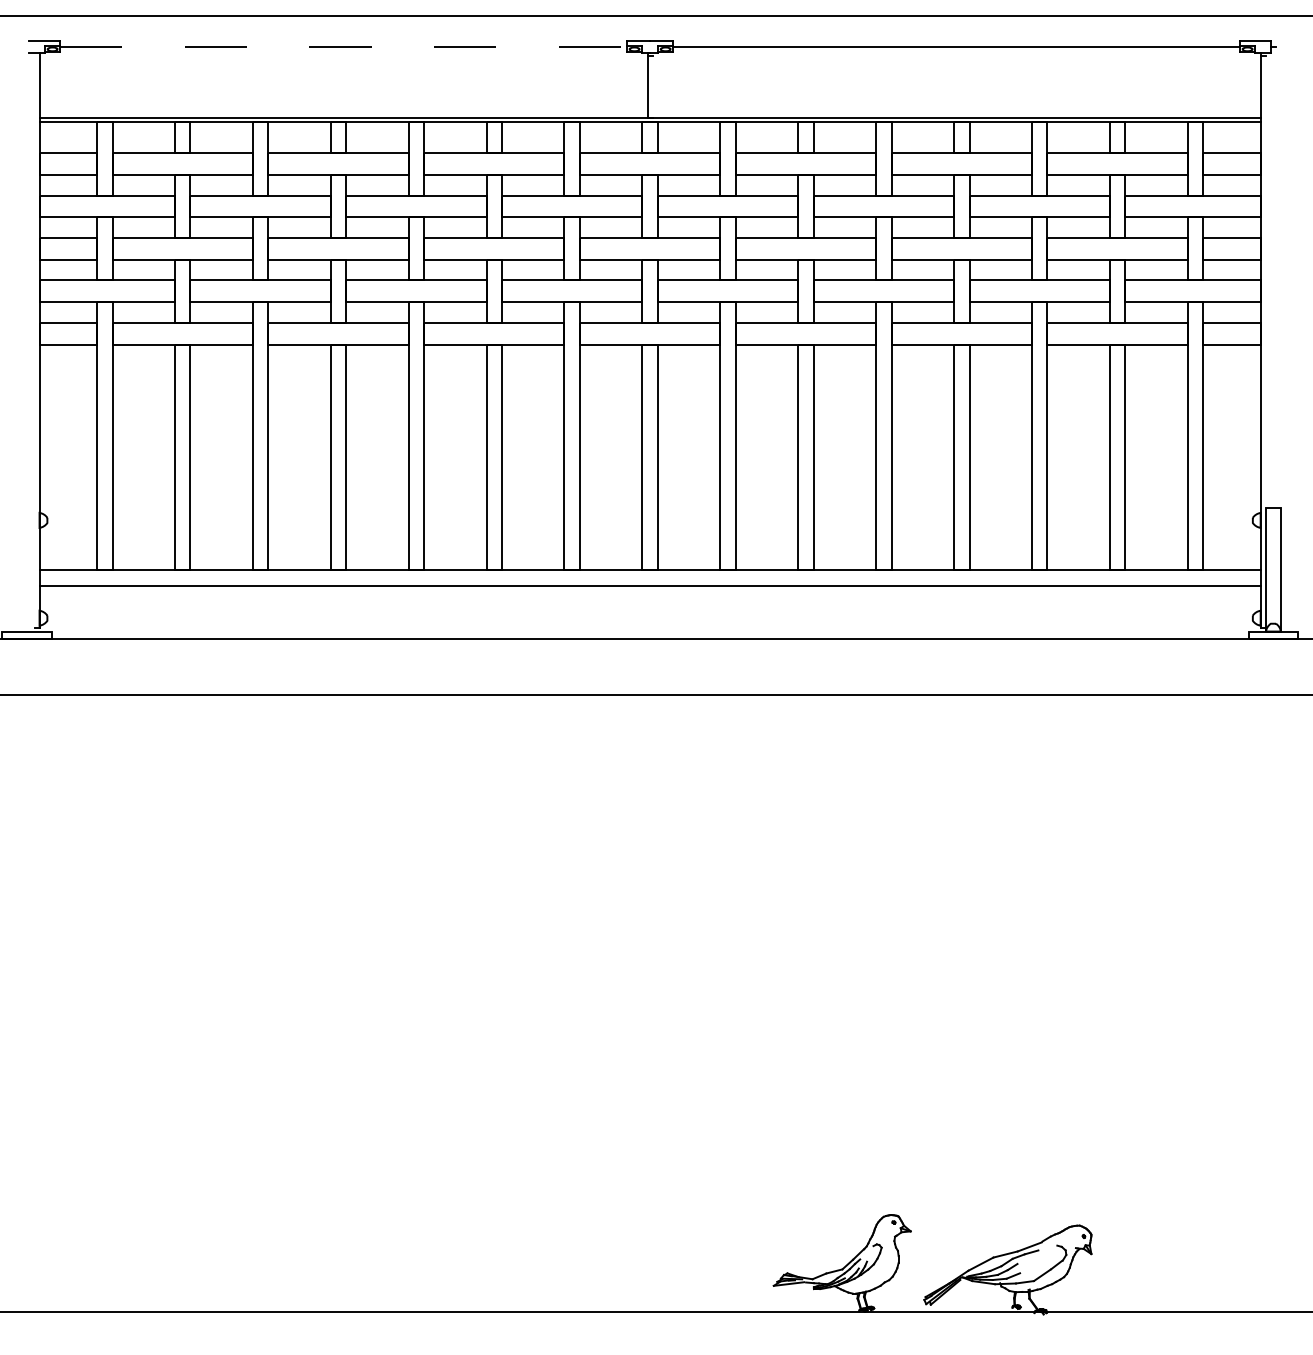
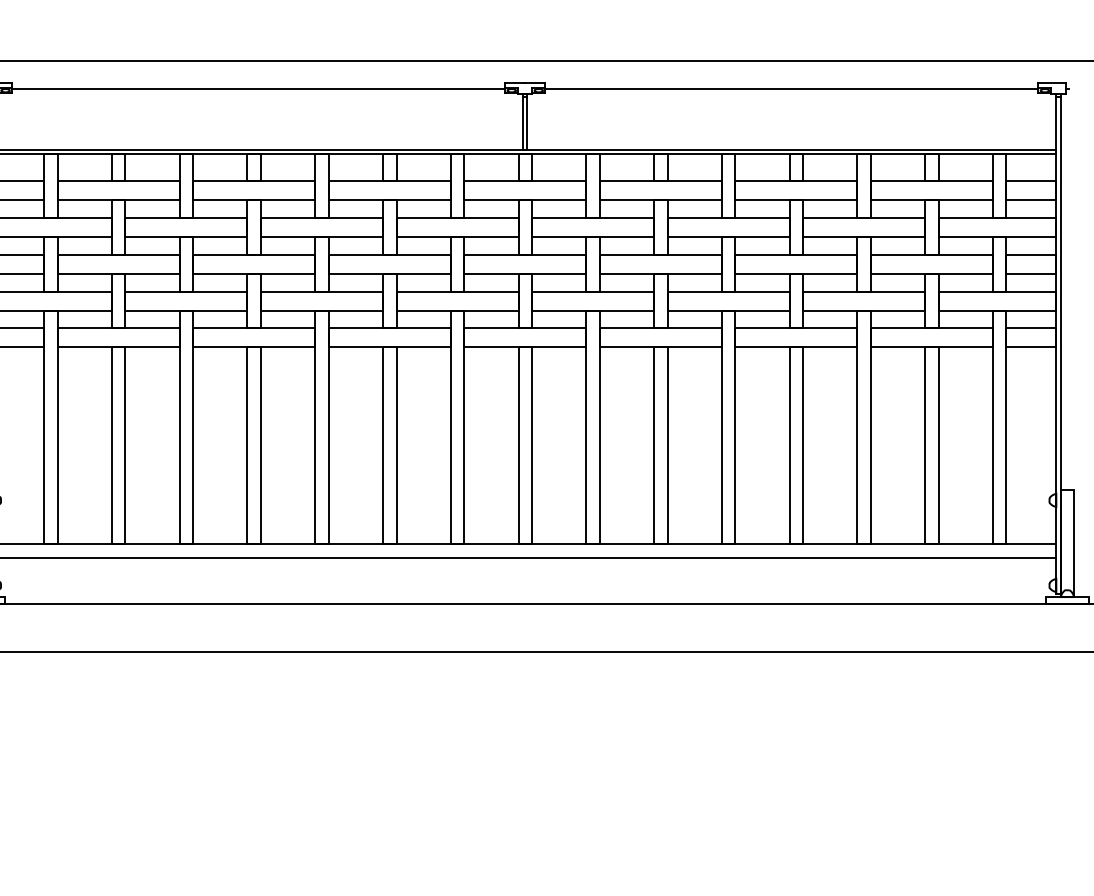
line: (344, 46) -> (259, 88), dashed -> solid
line: (652, 85) -> (527, 122), added
line: (1265, 340) -> (1060, 343), added

